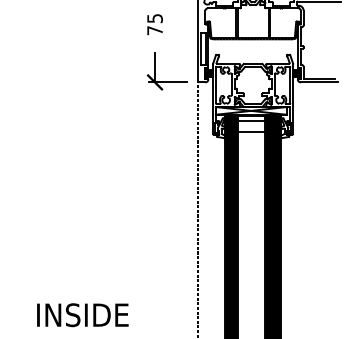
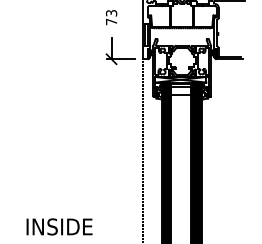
text: (153, 18) -> (110, 13), 75 -> 73

